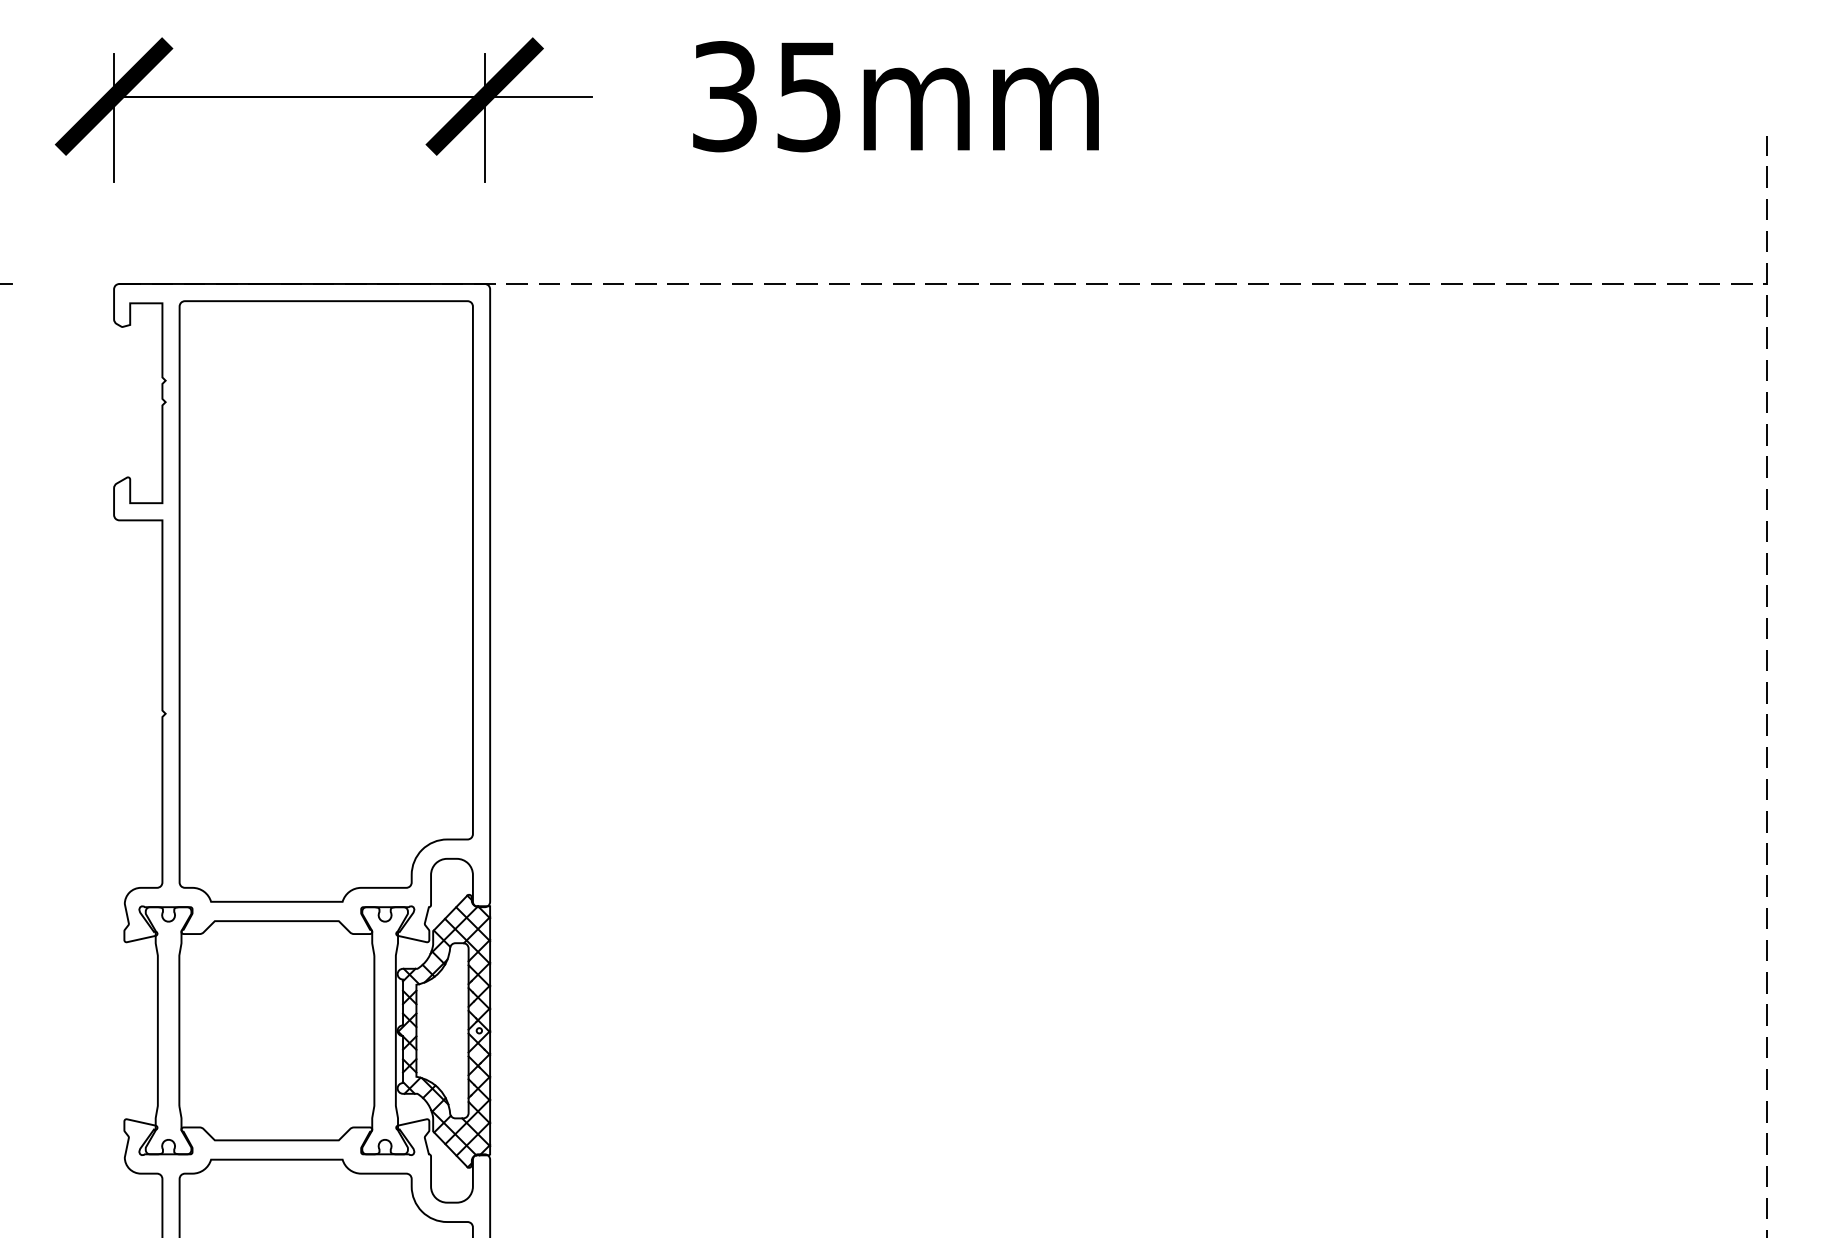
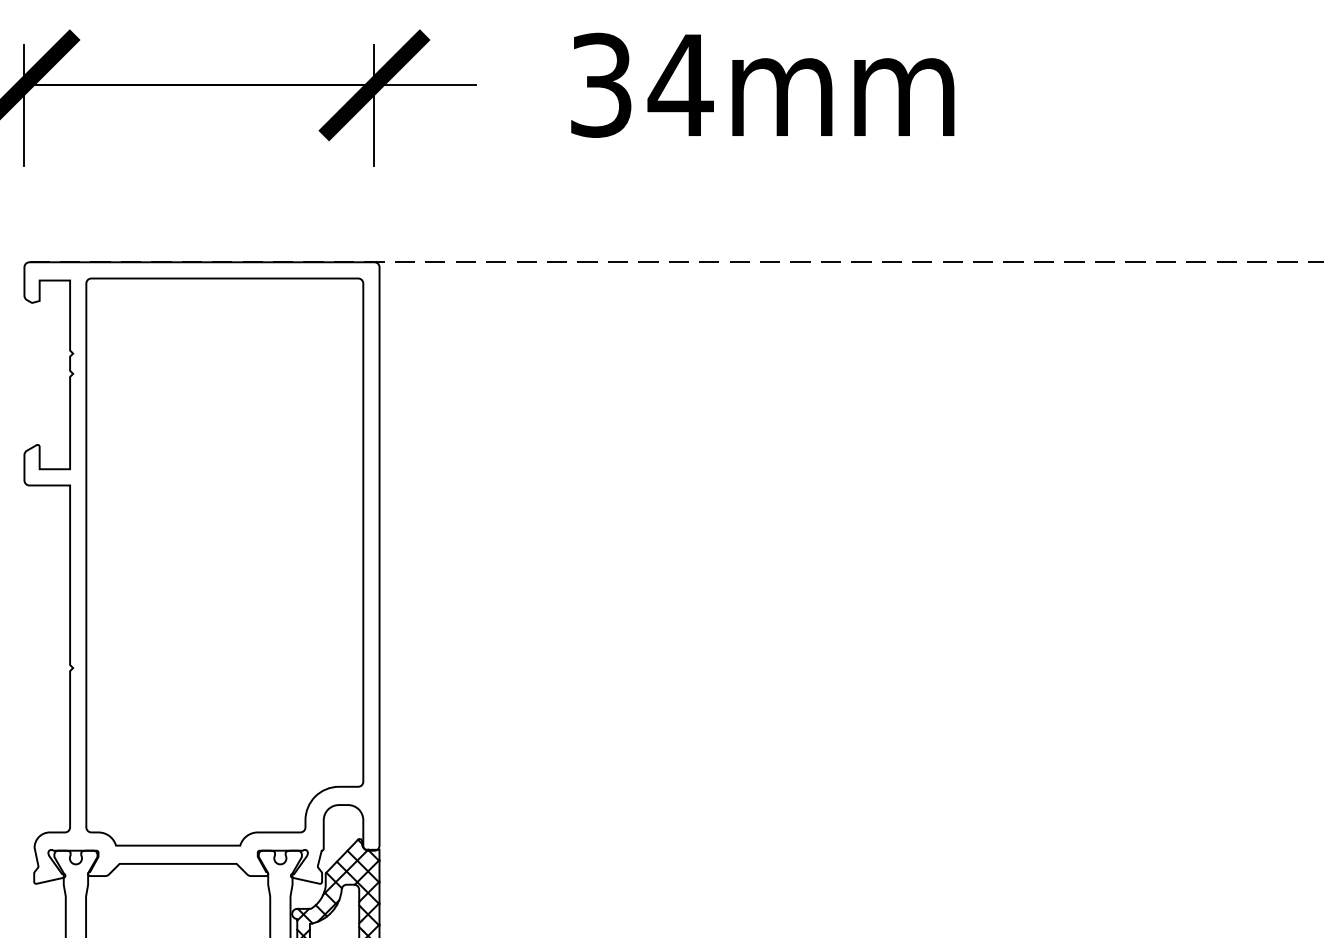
text: (809, 97) -> (681, 86), 35mm -> 34mm

